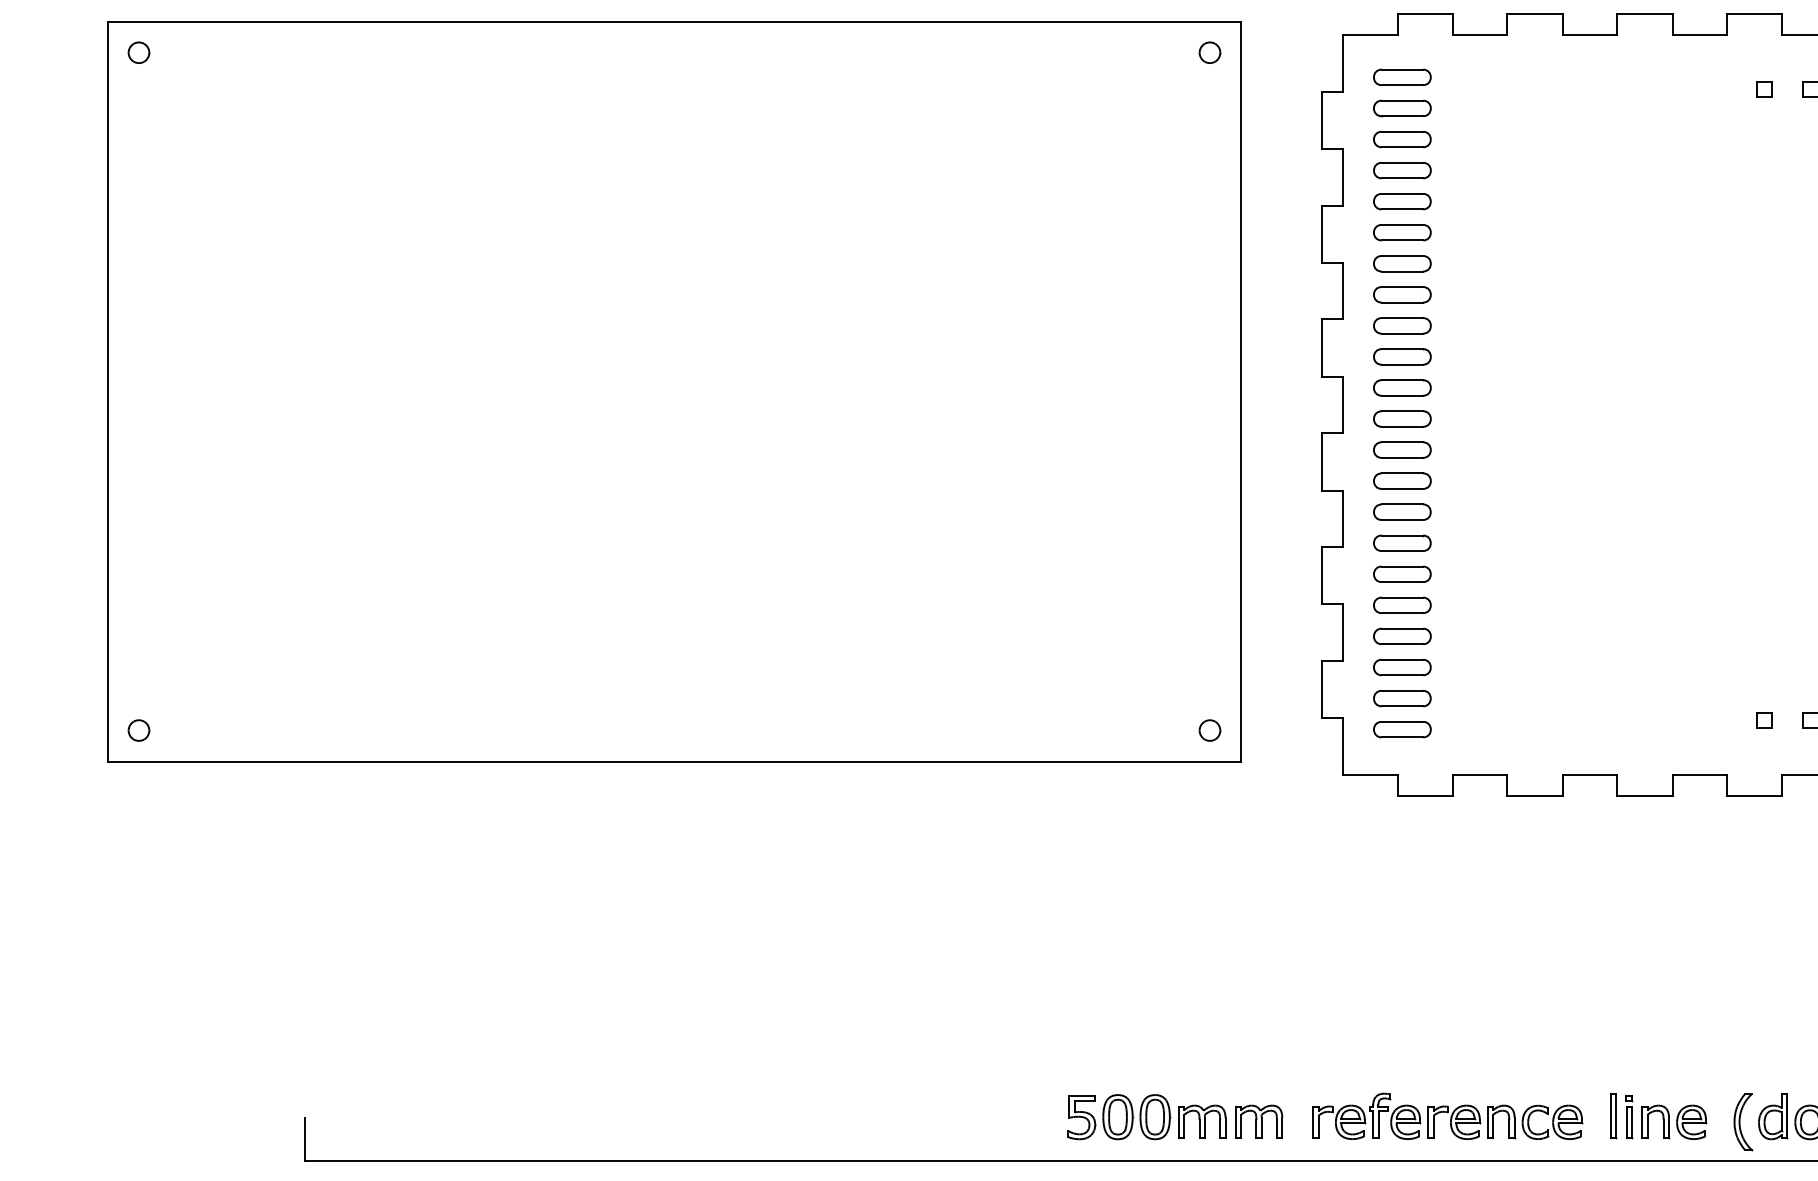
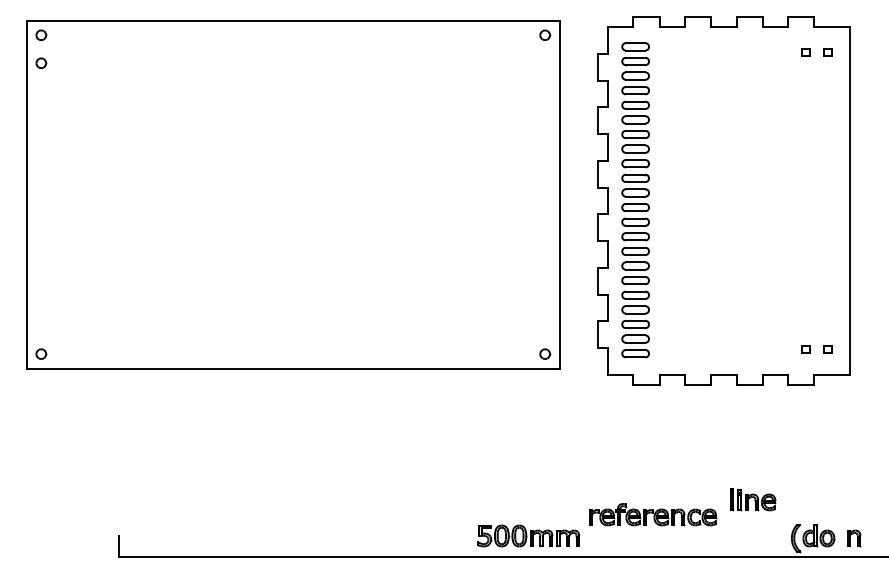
part: (139, 110) -> (41, 62), added
part: (1448, 1116) -> (653, 514), moved
part: (1659, 1116) -> (753, 499), moved

